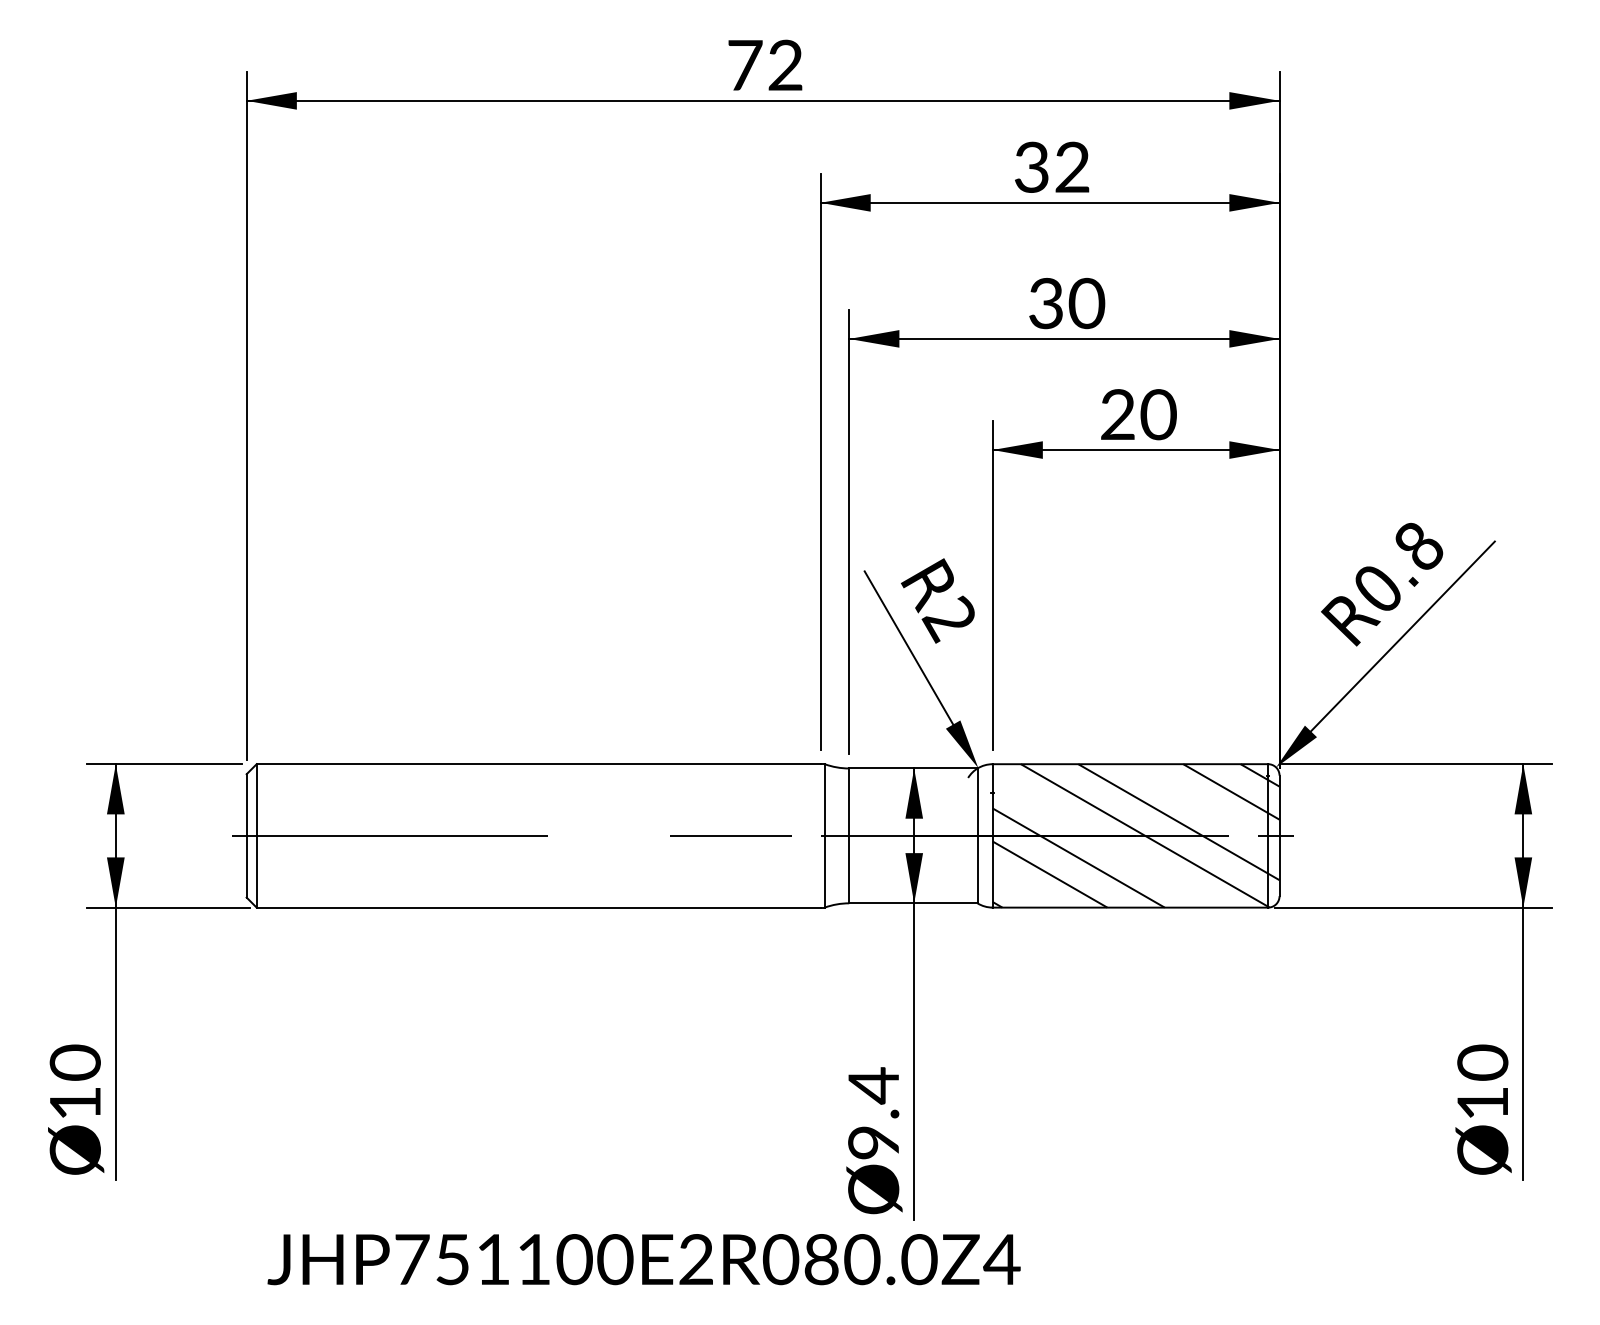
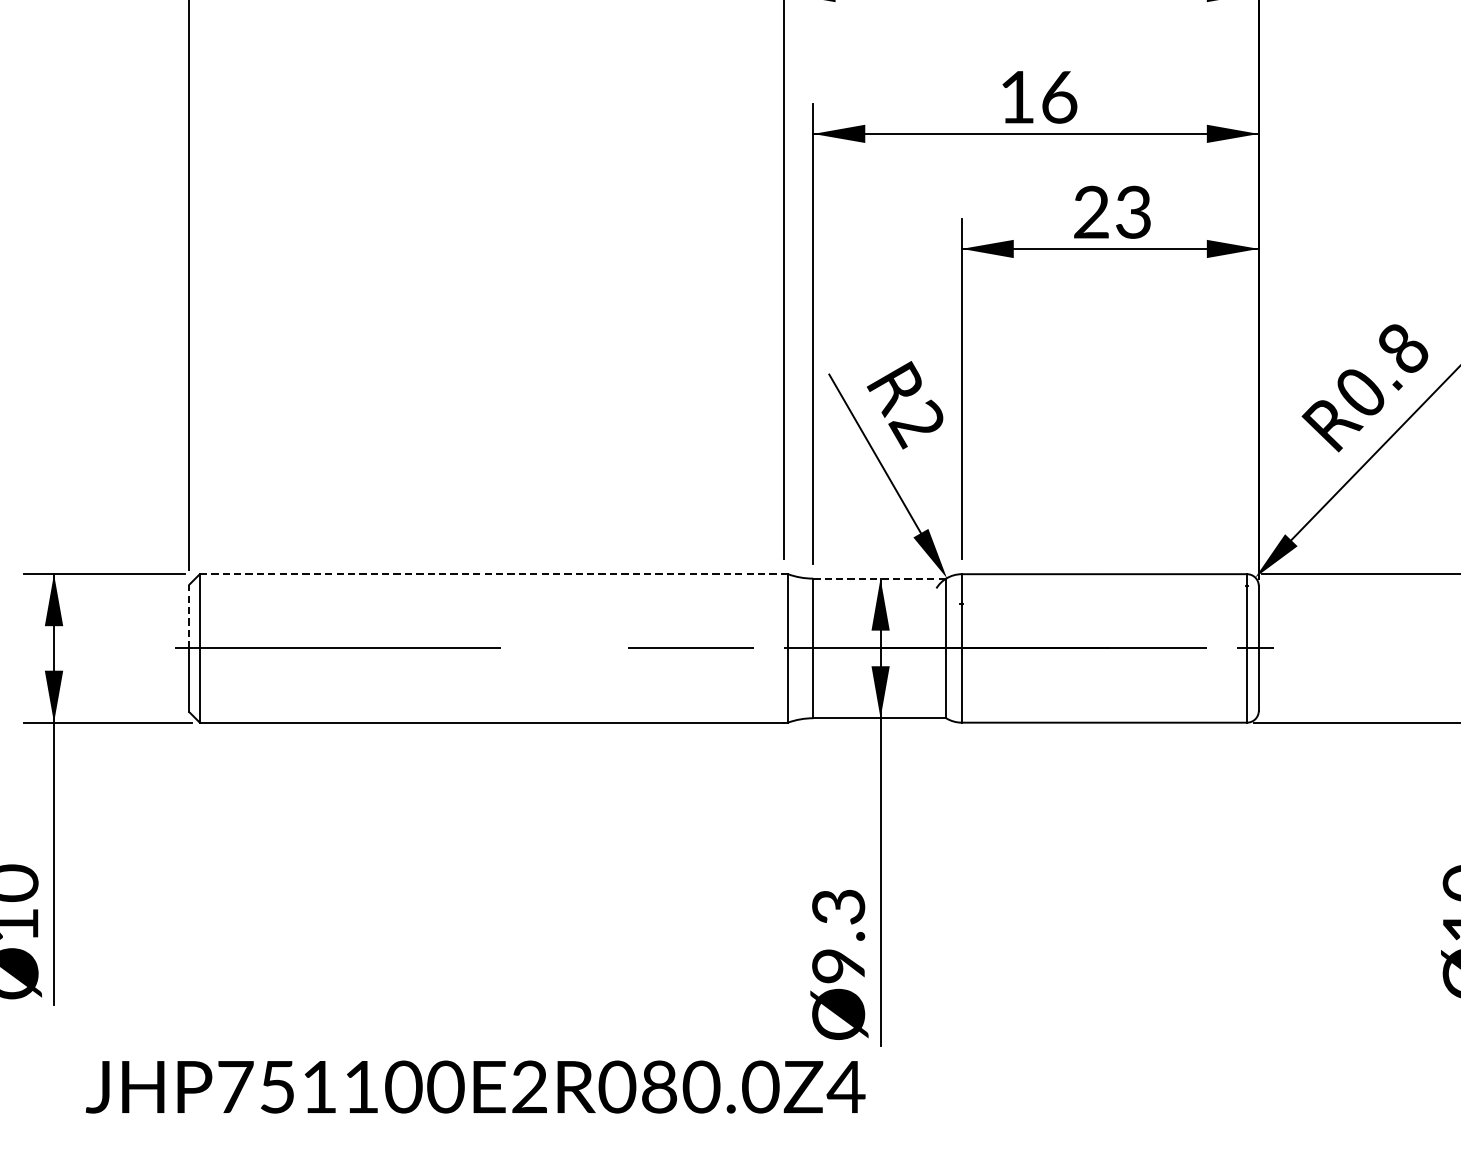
text: (1067, 303) -> (1039, 97), 30 -> 16
text: (1158, 414) -> (1133, 212), 20 -> 23
line: (538, 764) -> (491, 574), solid -> dashed
line: (913, 768) -> (879, 578), solid -> dashed
line: (246, 805) -> (189, 616), solid -> dashed
hatch: (1135, 835) -> (1109, 648), removed
text: (873, 1085) -> (838, 906), 9.4 -> 9.3
text: (643, 1259) -> (475, 1086), moved

